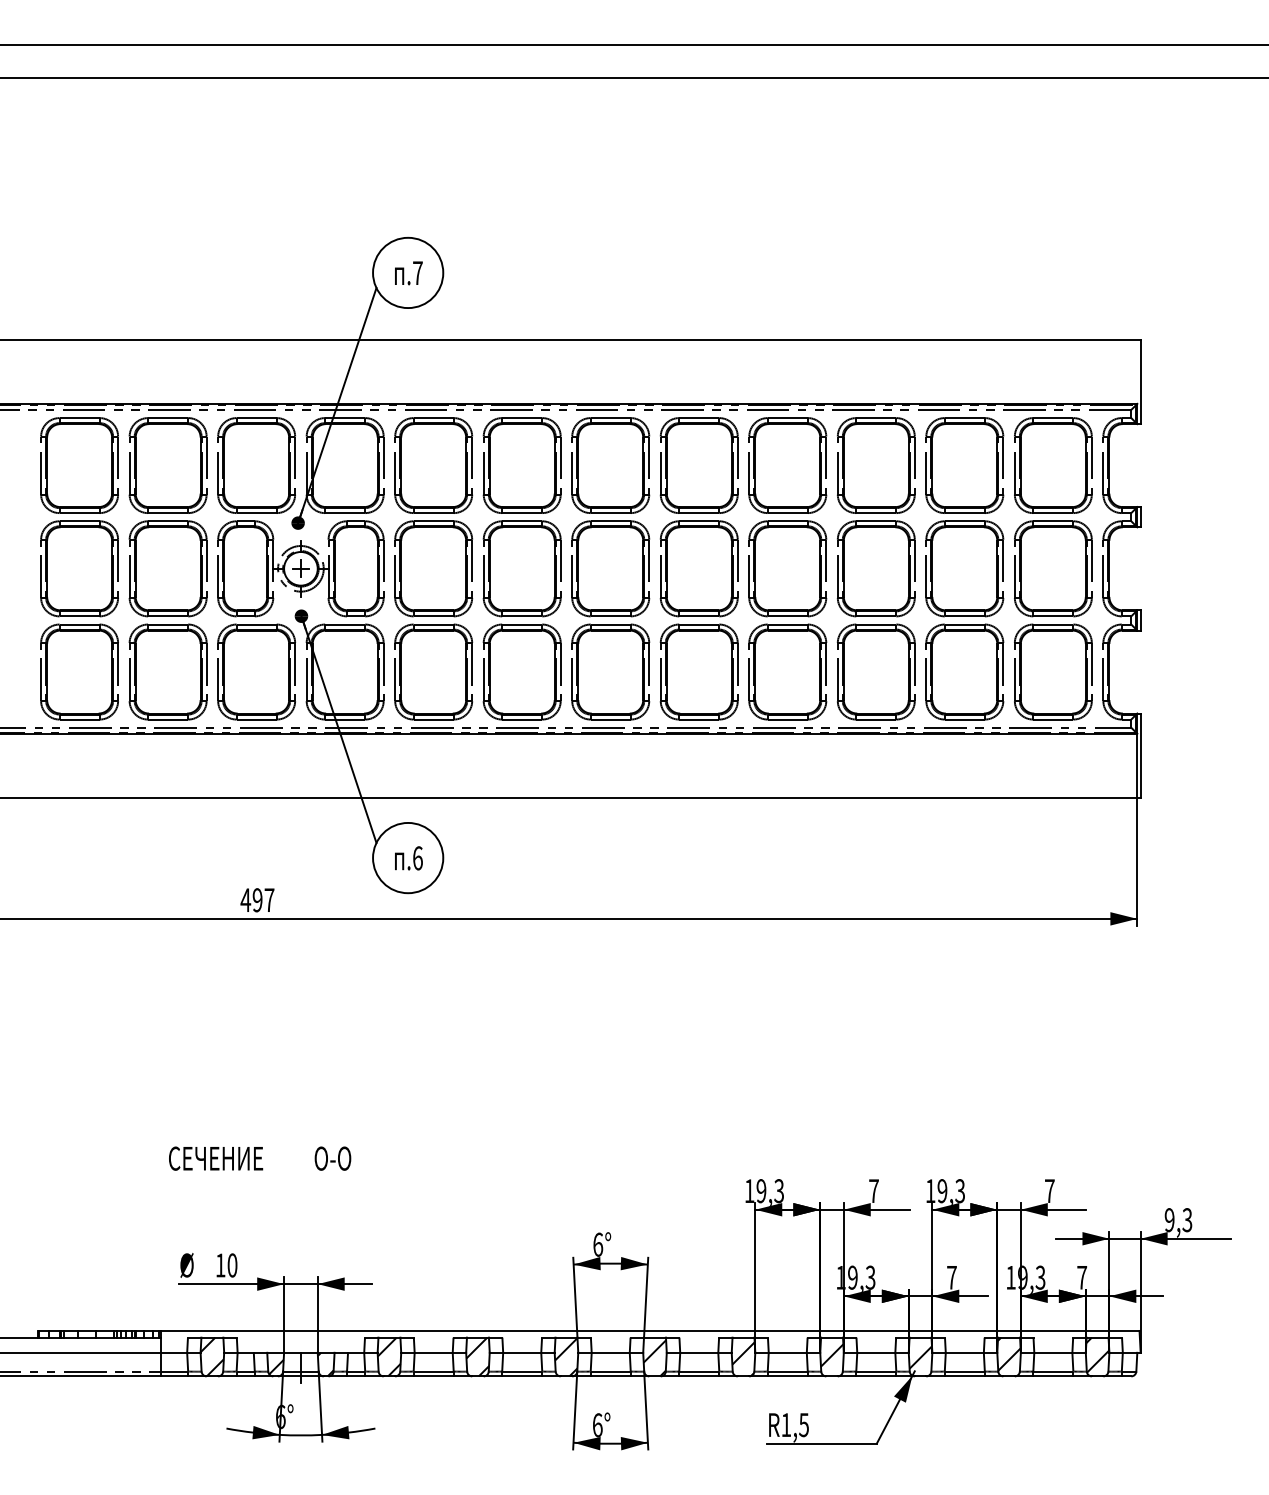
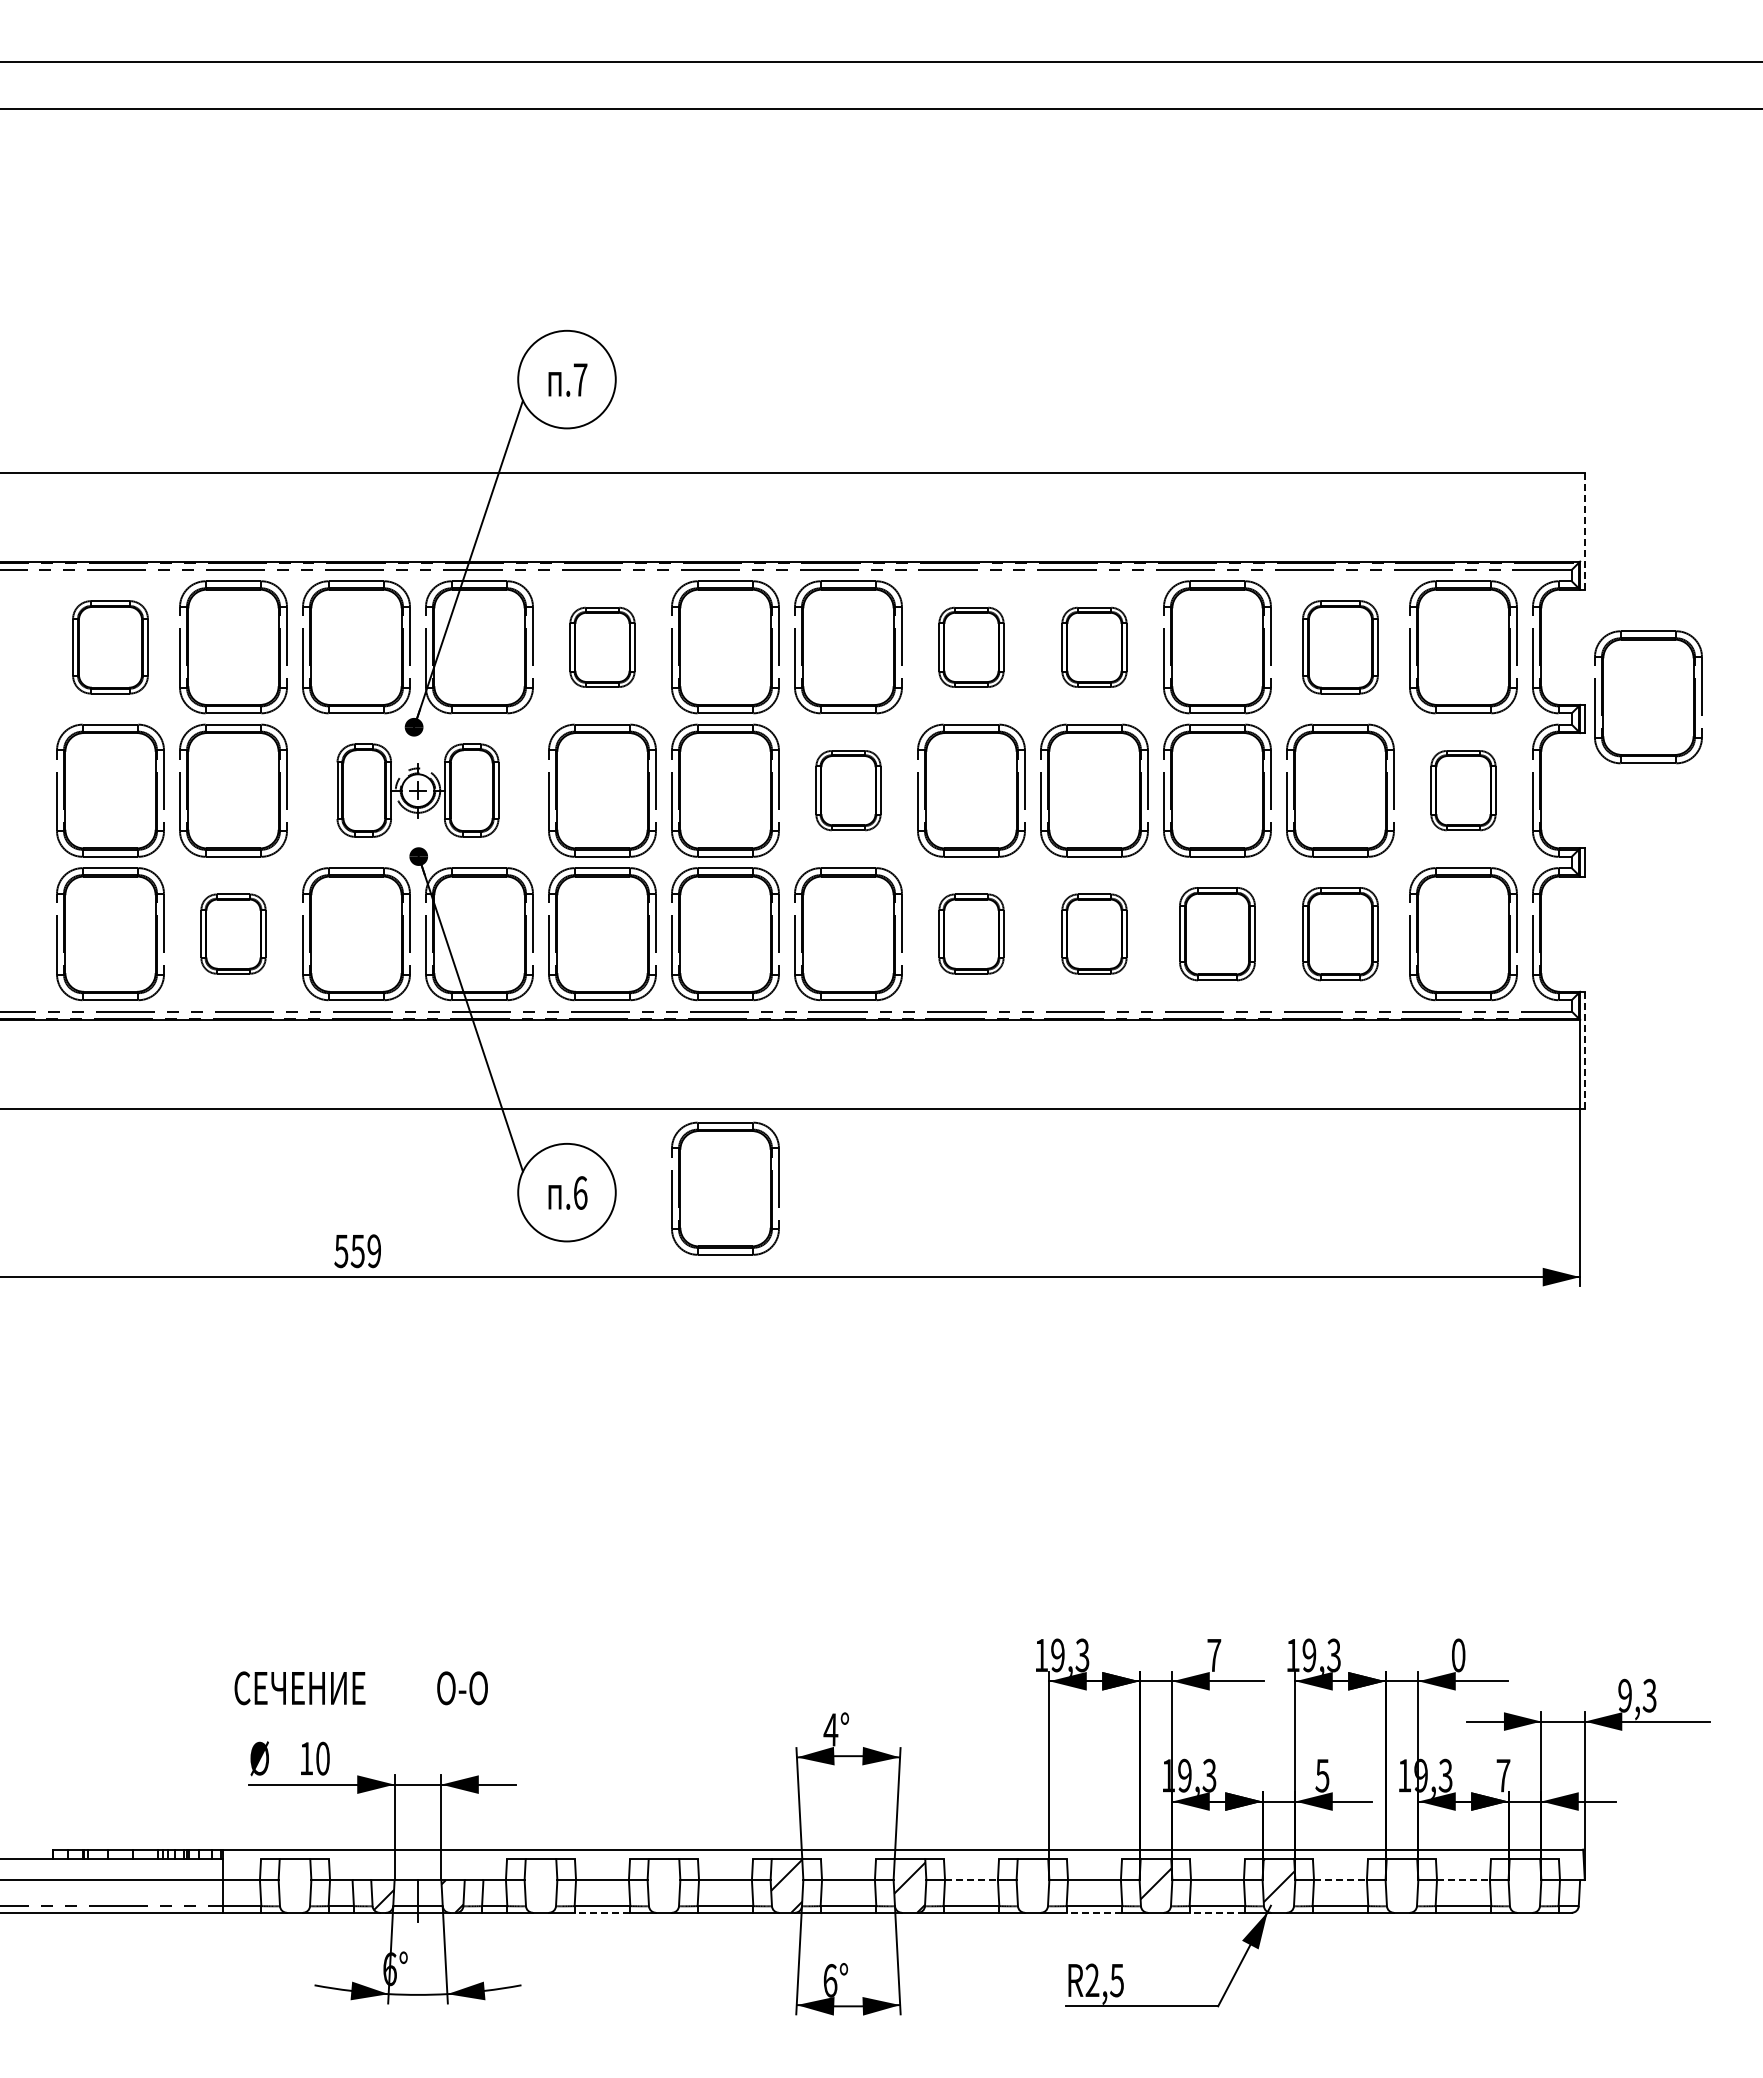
line: (1140, 382) -> (1584, 531), solid -> dashed
part: (79, 465) -> (110, 647), size x0.7
part: (433, 465) -> (602, 647), size x0.6
part: (699, 465) -> (971, 647), size x0.6
part: (787, 465) -> (1094, 647), size x0.6
part: (964, 465) -> (1340, 647), size x0.7
part: (1186, 501) -> (1648, 697), added
part: (300, 568) -> (417, 790), size x0.7
part: (610, 568) -> (848, 790), size x0.6
part: (1053, 568) -> (1463, 790), size x0.6
part: (168, 671) -> (233, 933), size x0.6
part: (699, 671) -> (971, 933), size x0.6
part: (787, 671) -> (1094, 933), size x0.6
part: (876, 671) -> (1217, 933), size x0.7
part: (964, 671) -> (1340, 933), size x0.7
line: (1140, 755) -> (1584, 1050), solid -> dashed
part: (522, 855) -> (725, 1188), added
text: (257, 900) -> (357, 1251), 497 -> 559
text: (259, 1158) -> (360, 1688), moved
text: (1049, 1191) -> (1458, 1655), 7 -> 0
text: (597, 1244) -> (830, 1729), 6° -> 4°
text: (951, 1277) -> (1322, 1775), 7 -> 5
line: (699, 1353) -> (971, 1880), solid -> dashed
line: (964, 1353) -> (1340, 1880), solid -> dashed
line: (1053, 1353) -> (1463, 1880), solid -> dashed
hatch: (1009, 1354) -> (1402, 1882), removed
hatch: (1097, 1355) -> (1525, 1883), removed
hatch: (212, 1356) -> (294, 1885), removed
hatch: (389, 1356) -> (540, 1885), removed
hatch: (477, 1356) -> (663, 1885), removed
hatch: (743, 1358) -> (1032, 1888), removed
line: (433, 1376) -> (602, 1912), solid -> dashed
line: (787, 1376) -> (1094, 1912), solid -> dashed
line: (876, 1376) -> (1217, 1912), solid -> dashed
text: (786, 1424) -> (1092, 1979), R1,5 -> R2,5

